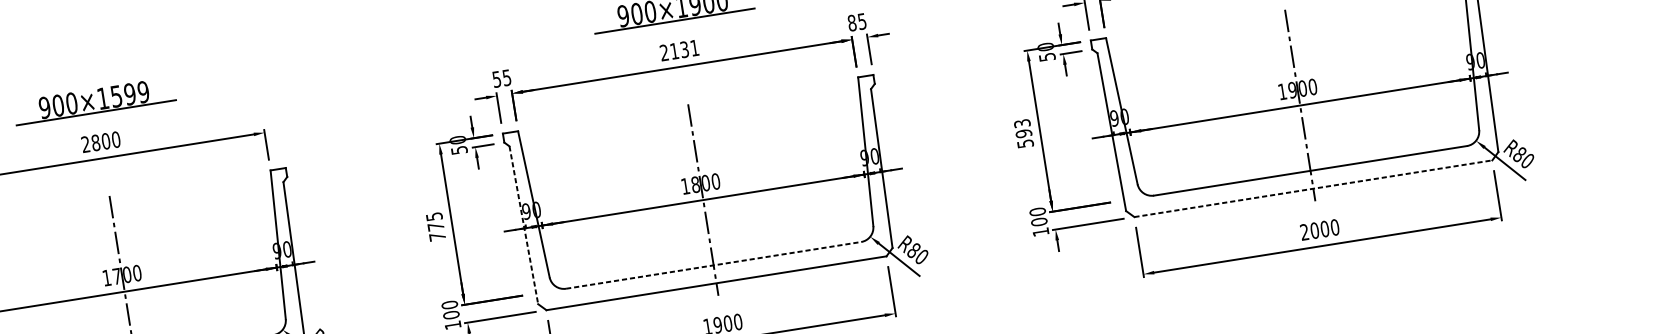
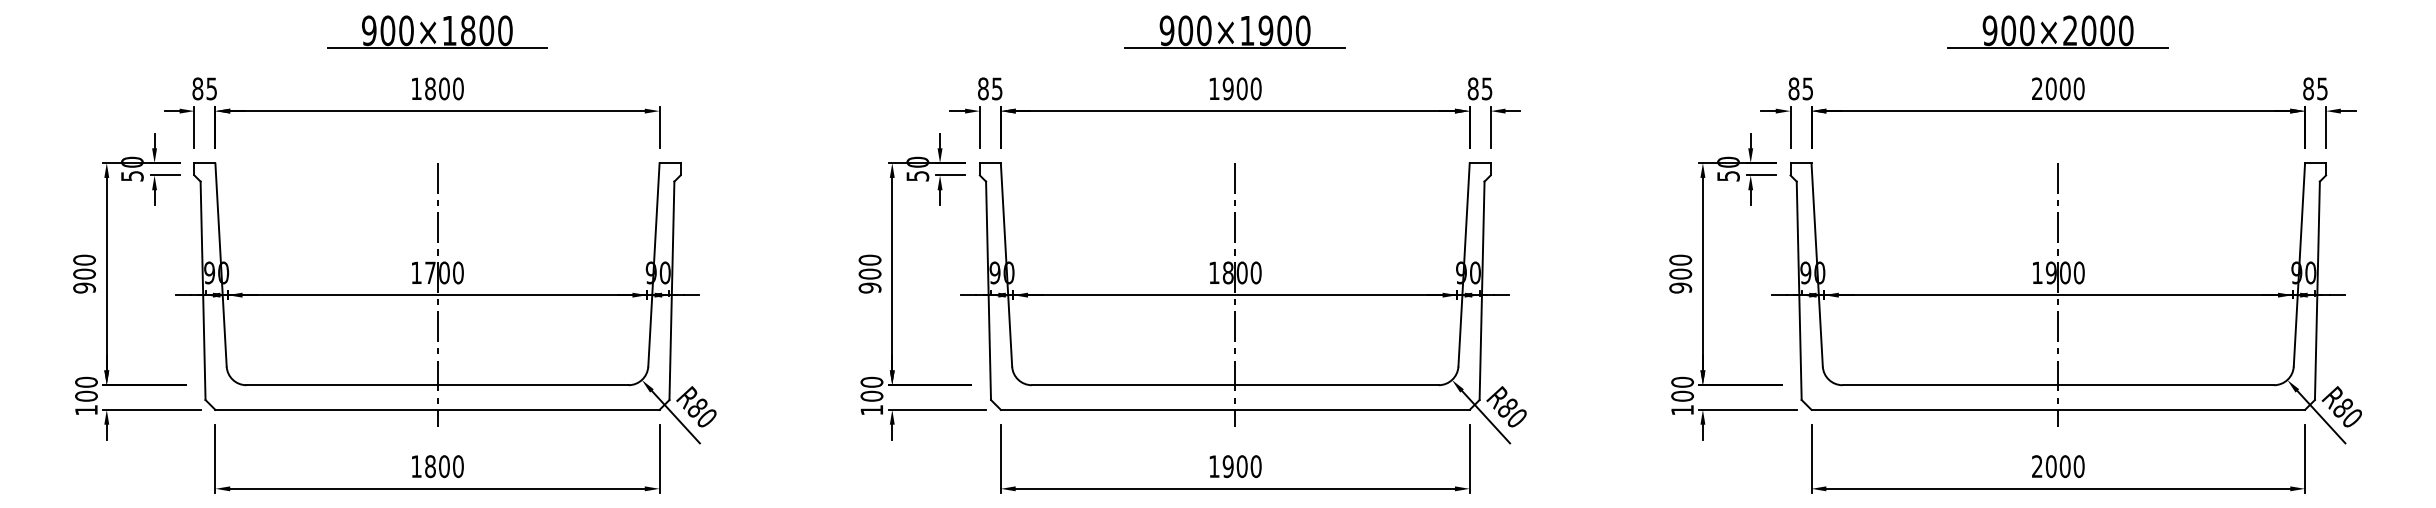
text: (679, 50) -> (1235, 88), 2131 -> 1900
text: (496, 79) -> (983, 88), 55 -> 85
text: (129, 94) -> (486, 30), 900×1599 -> 900×1800
text: (1023, 133) -> (1680, 273), 593 -> 900
text: (85, 144) -> (416, 88), 2800 -> 1800
line: (1313, 188) -> (2058, 409), dashed -> solid
line: (523, 225) -> (988, 291), dashed -> solid
text: (435, 226) -> (869, 273), 775 -> 900
line: (713, 265) -> (1235, 385), dashed -> solid

